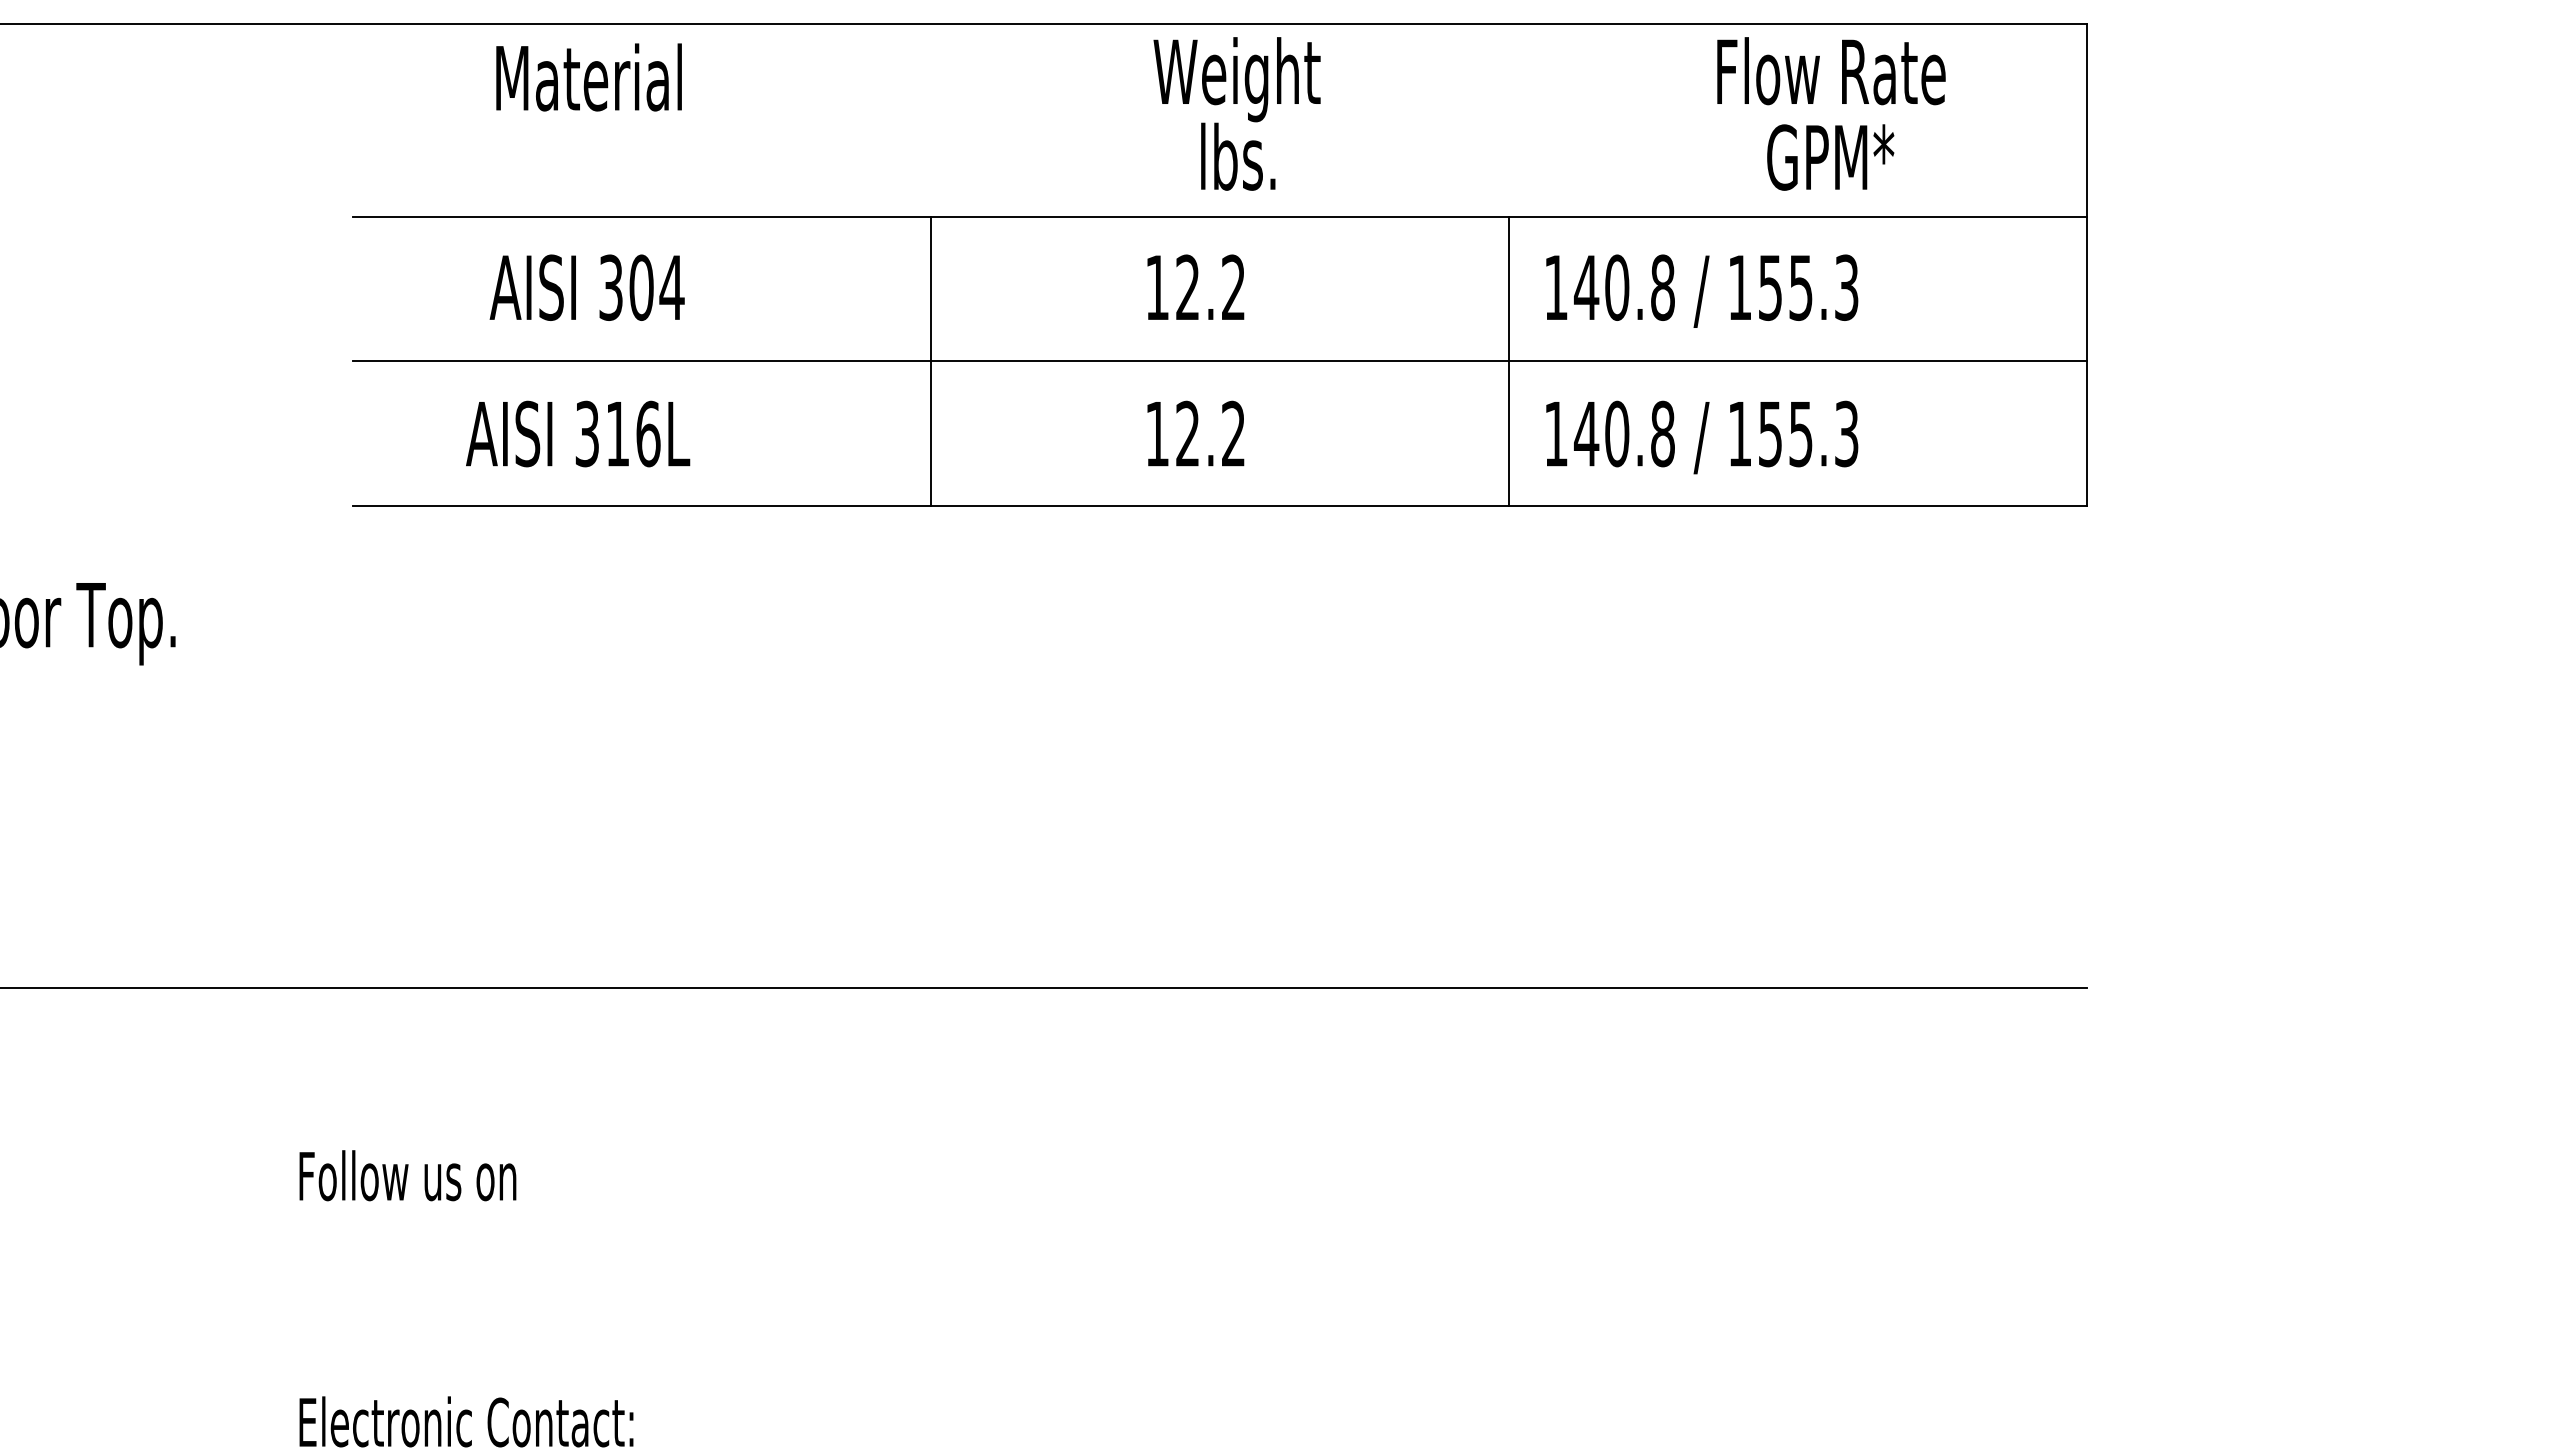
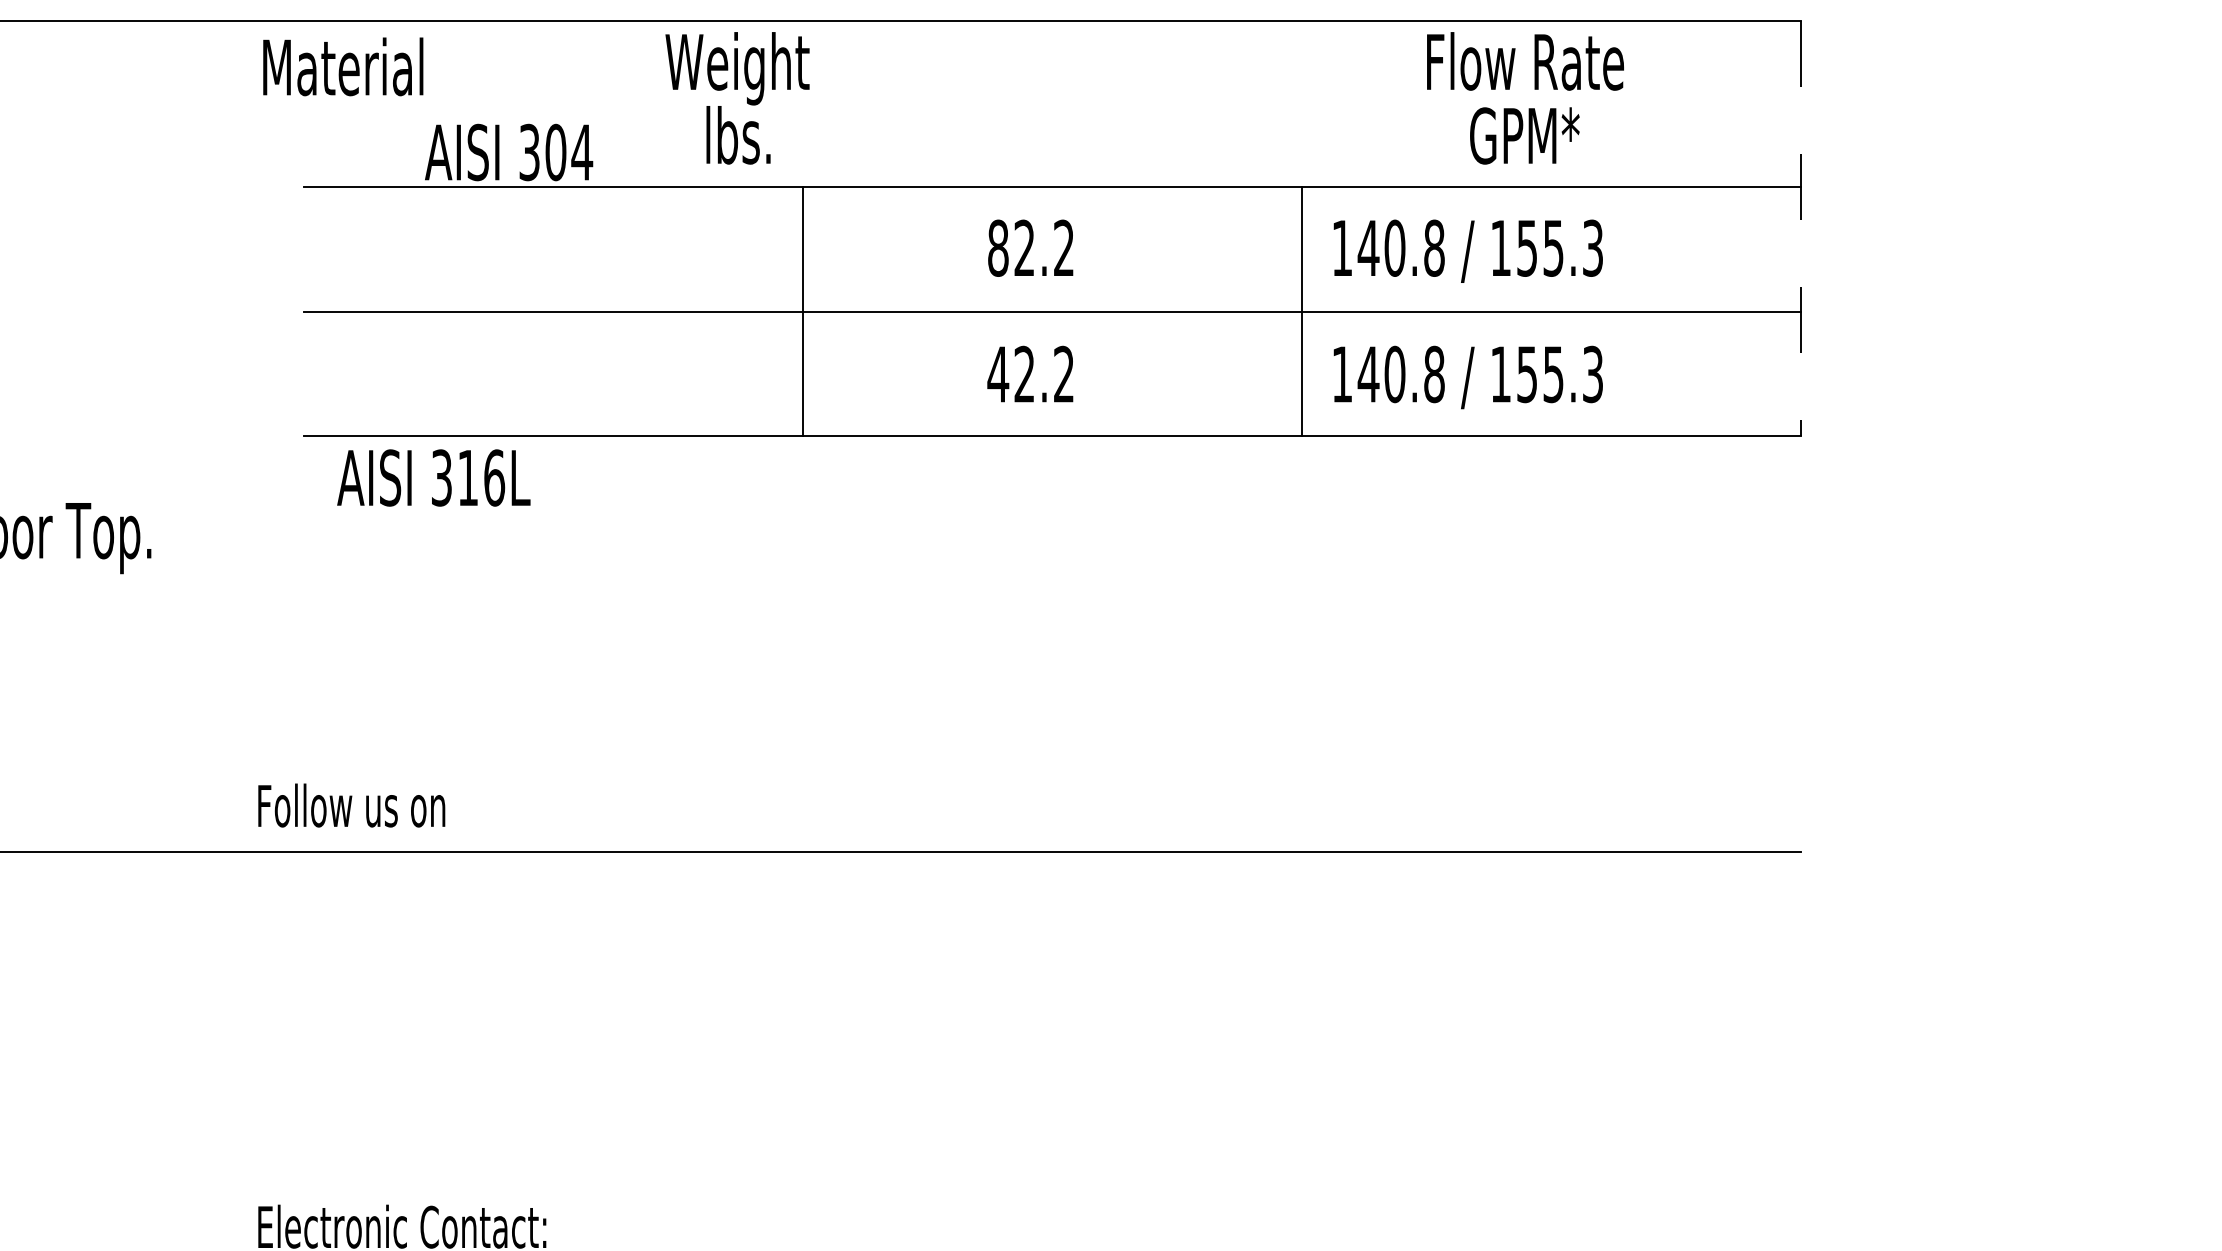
text: (588, 77) -> (342, 66), moved
text: (1236, 113) -> (737, 97), moved
text: (1831, 113) -> (1525, 97), moved
line: (2087, 264) -> (1800, 228), solid -> dashed
text: (586, 287) -> (508, 152), moved
text: (1157, 287) -> (998, 248), 12.2 -> 82.2
text: (578, 433) -> (434, 477), moved
text: (1157, 434) -> (998, 374), 12.2 -> 42.2
text: (407, 1175) -> (351, 805), moved

